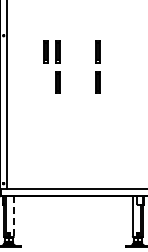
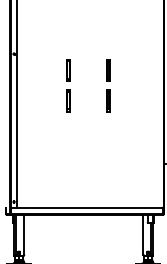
line: (46, 52) -> (56, 70), removed
line: (14, 216) -> (24, 234), dashed -> solid

